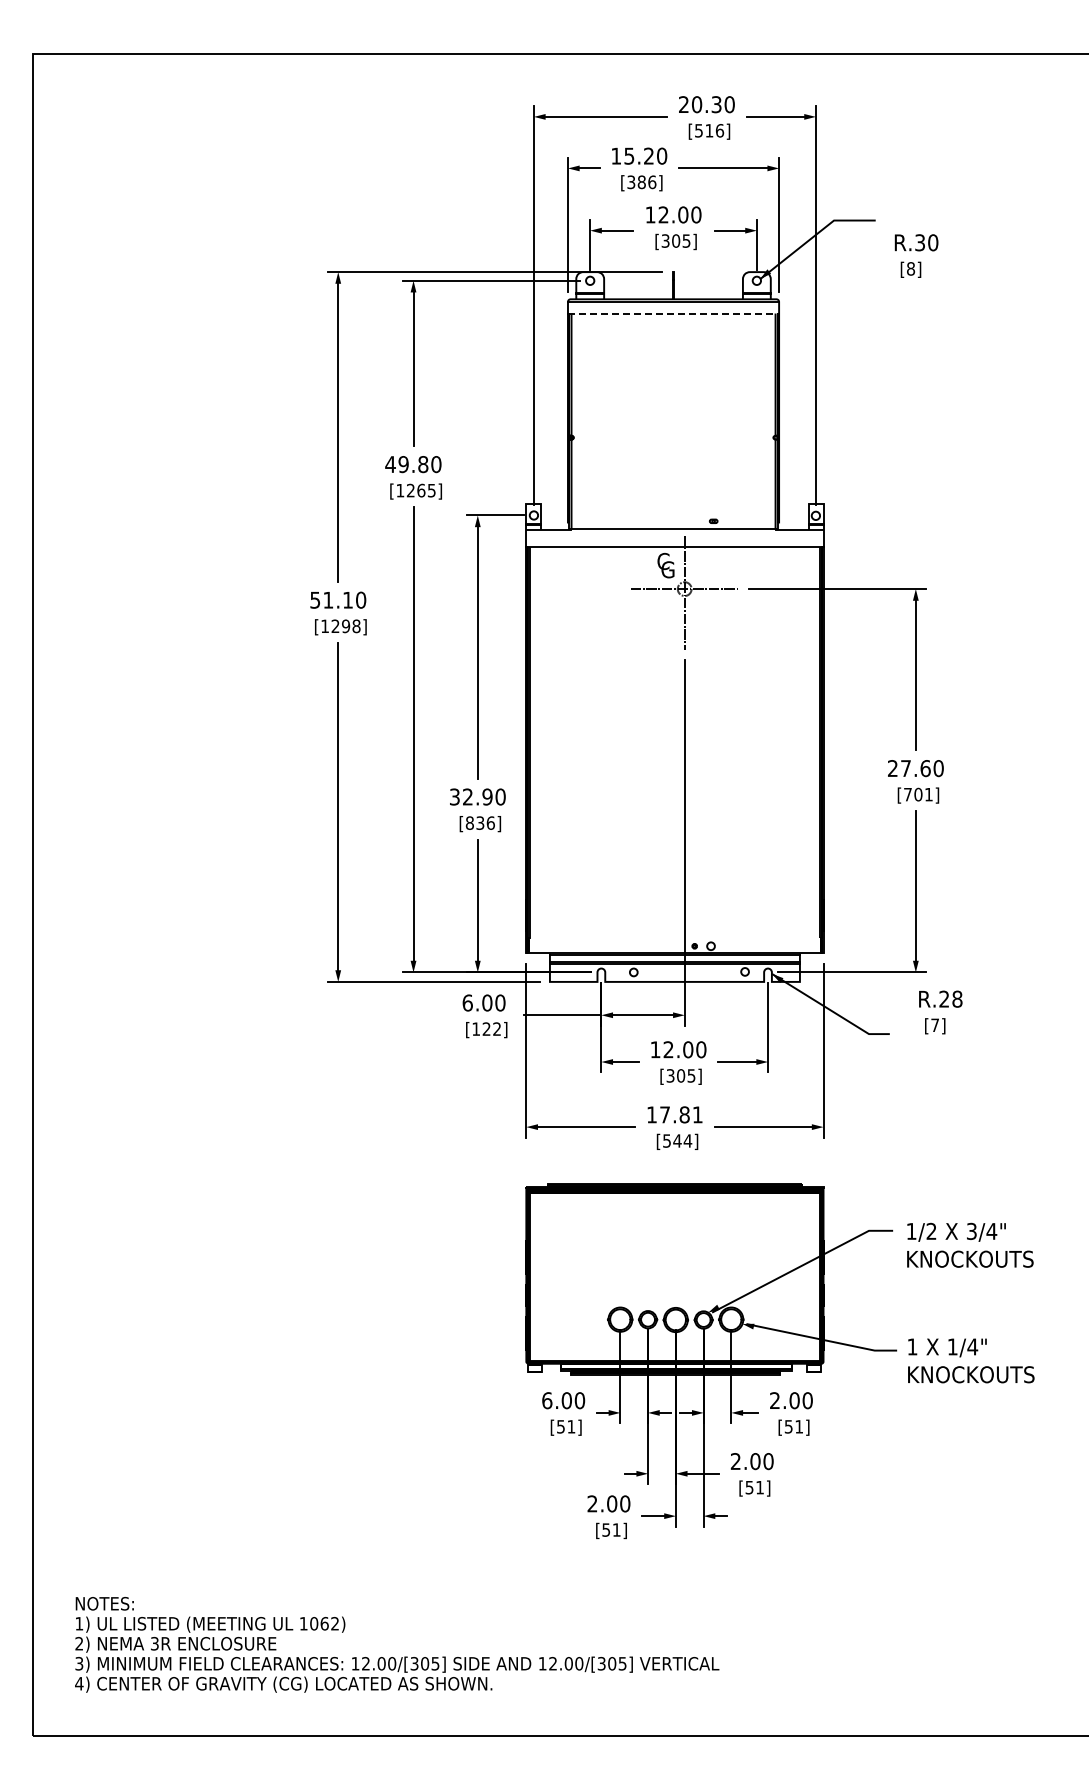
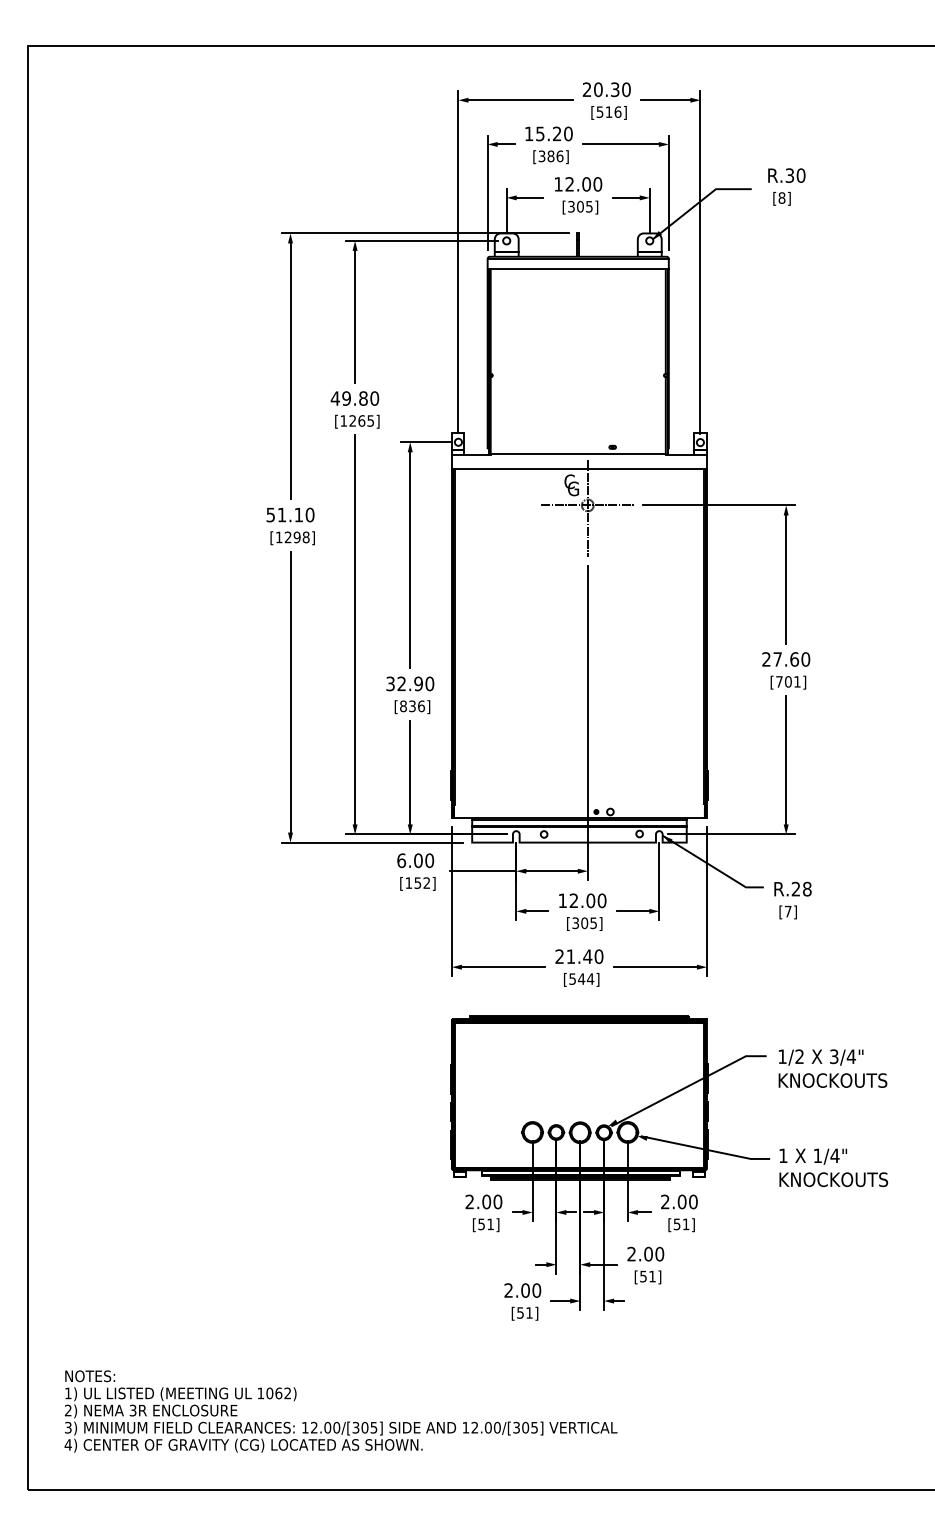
text: (916, 255) -> (786, 186), moved
line: (673, 313) -> (578, 268), dashed -> solid
text: (940, 1012) -> (792, 900), moved
text: (486, 1028) -> (417, 882), [122] -> [152]
text: (674, 1114) -> (579, 956), 17.81 -> 21.40
text: (547, 1400) -> (470, 1201), 6.00 -> 2.00

